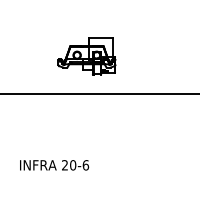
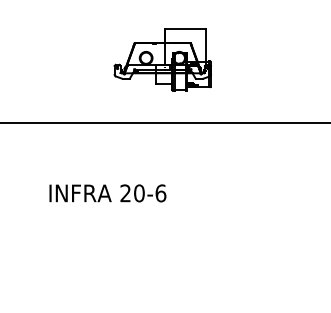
text: (54, 165) -> (107, 193), moved

